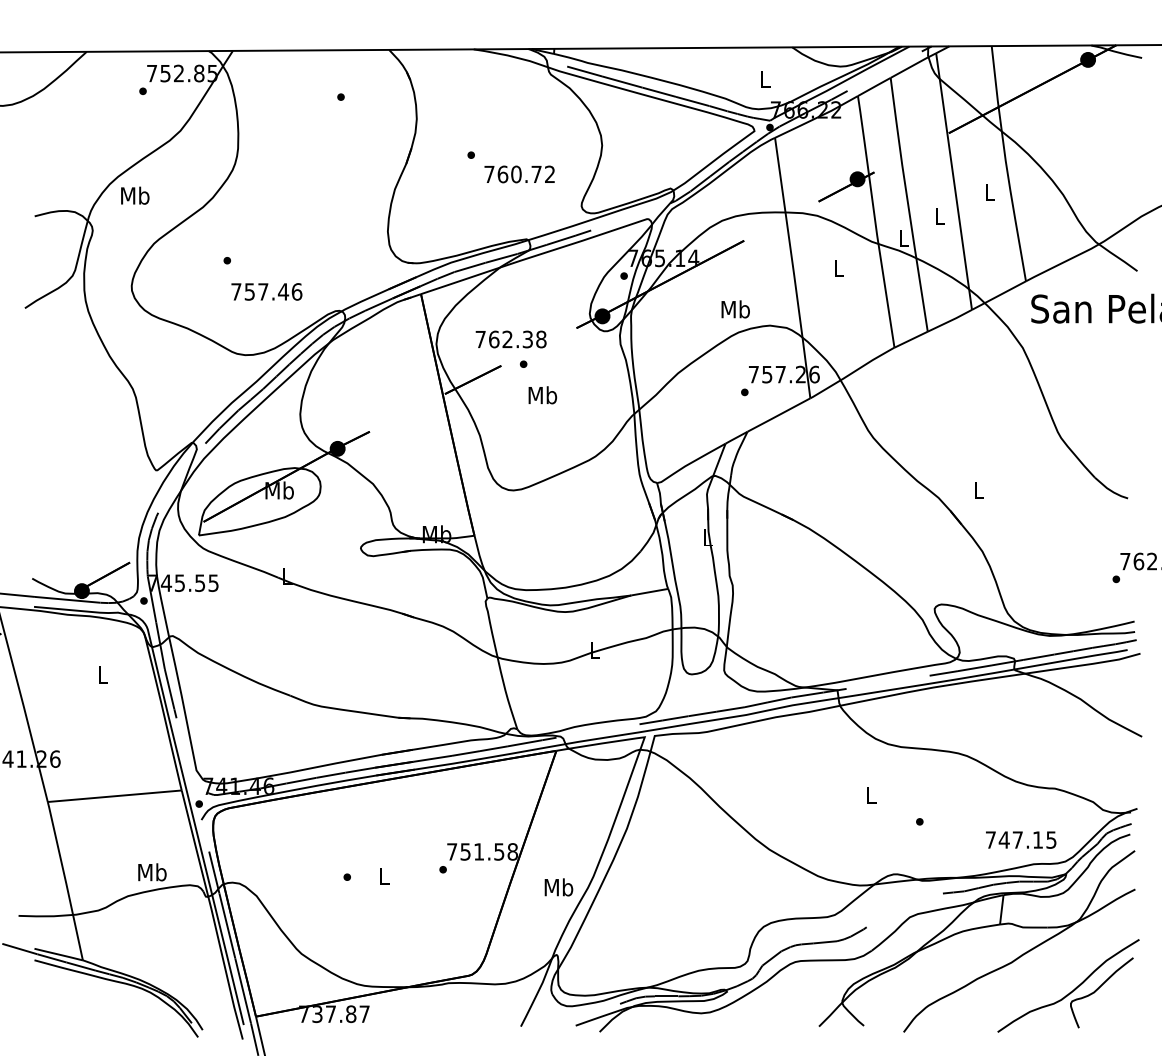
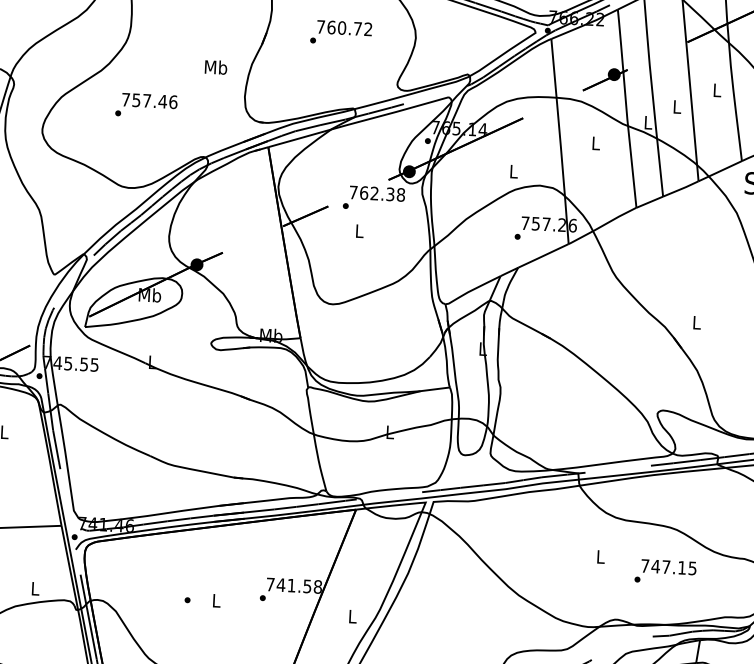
text: (519, 174) -> (344, 28), moved
text: (135, 195) -> (216, 67), moved
text: (266, 291) -> (149, 100), moved
text: (735, 309) -> (513, 171), Mb -> L
text: (510, 339) -> (376, 193), moved
text: (542, 395) -> (359, 231), Mb -> L
text: (1021, 839) -> (669, 566), moved
text: (465, 851) -> (281, 584), 751.58 -> 741.58
text: (152, 872) -> (35, 588), Mb -> L
text: (558, 887) -> (352, 616), Mb -> L

